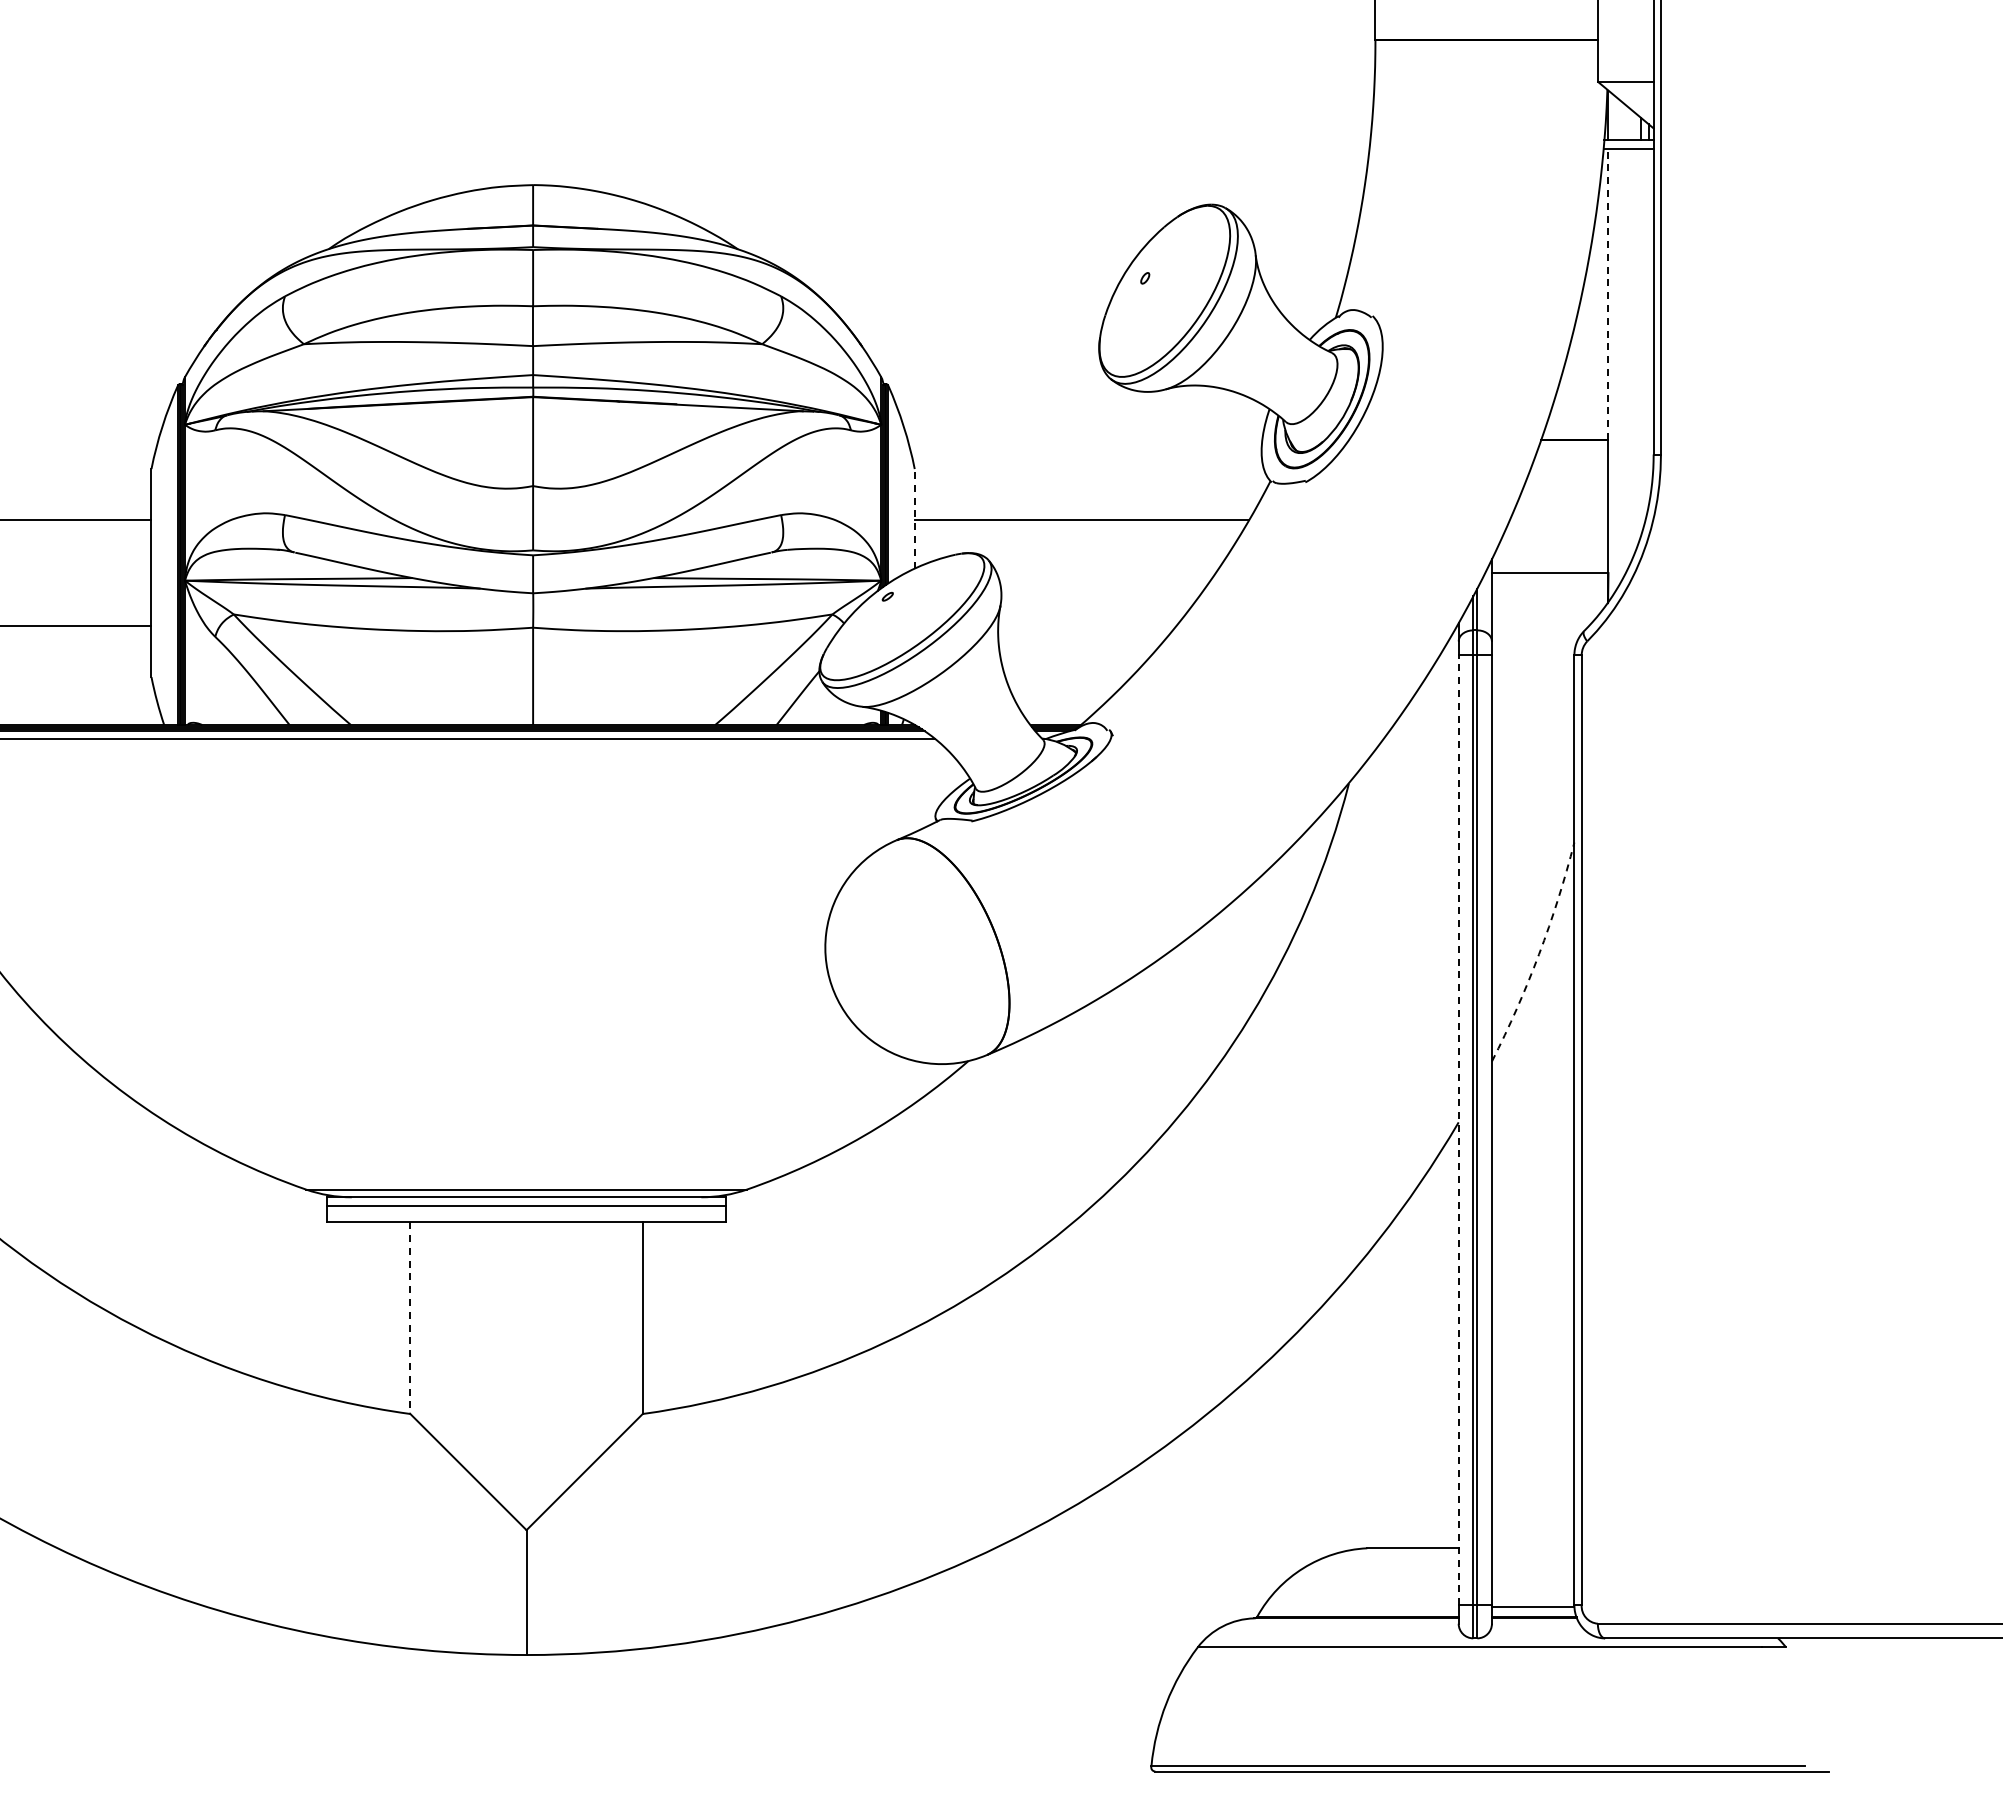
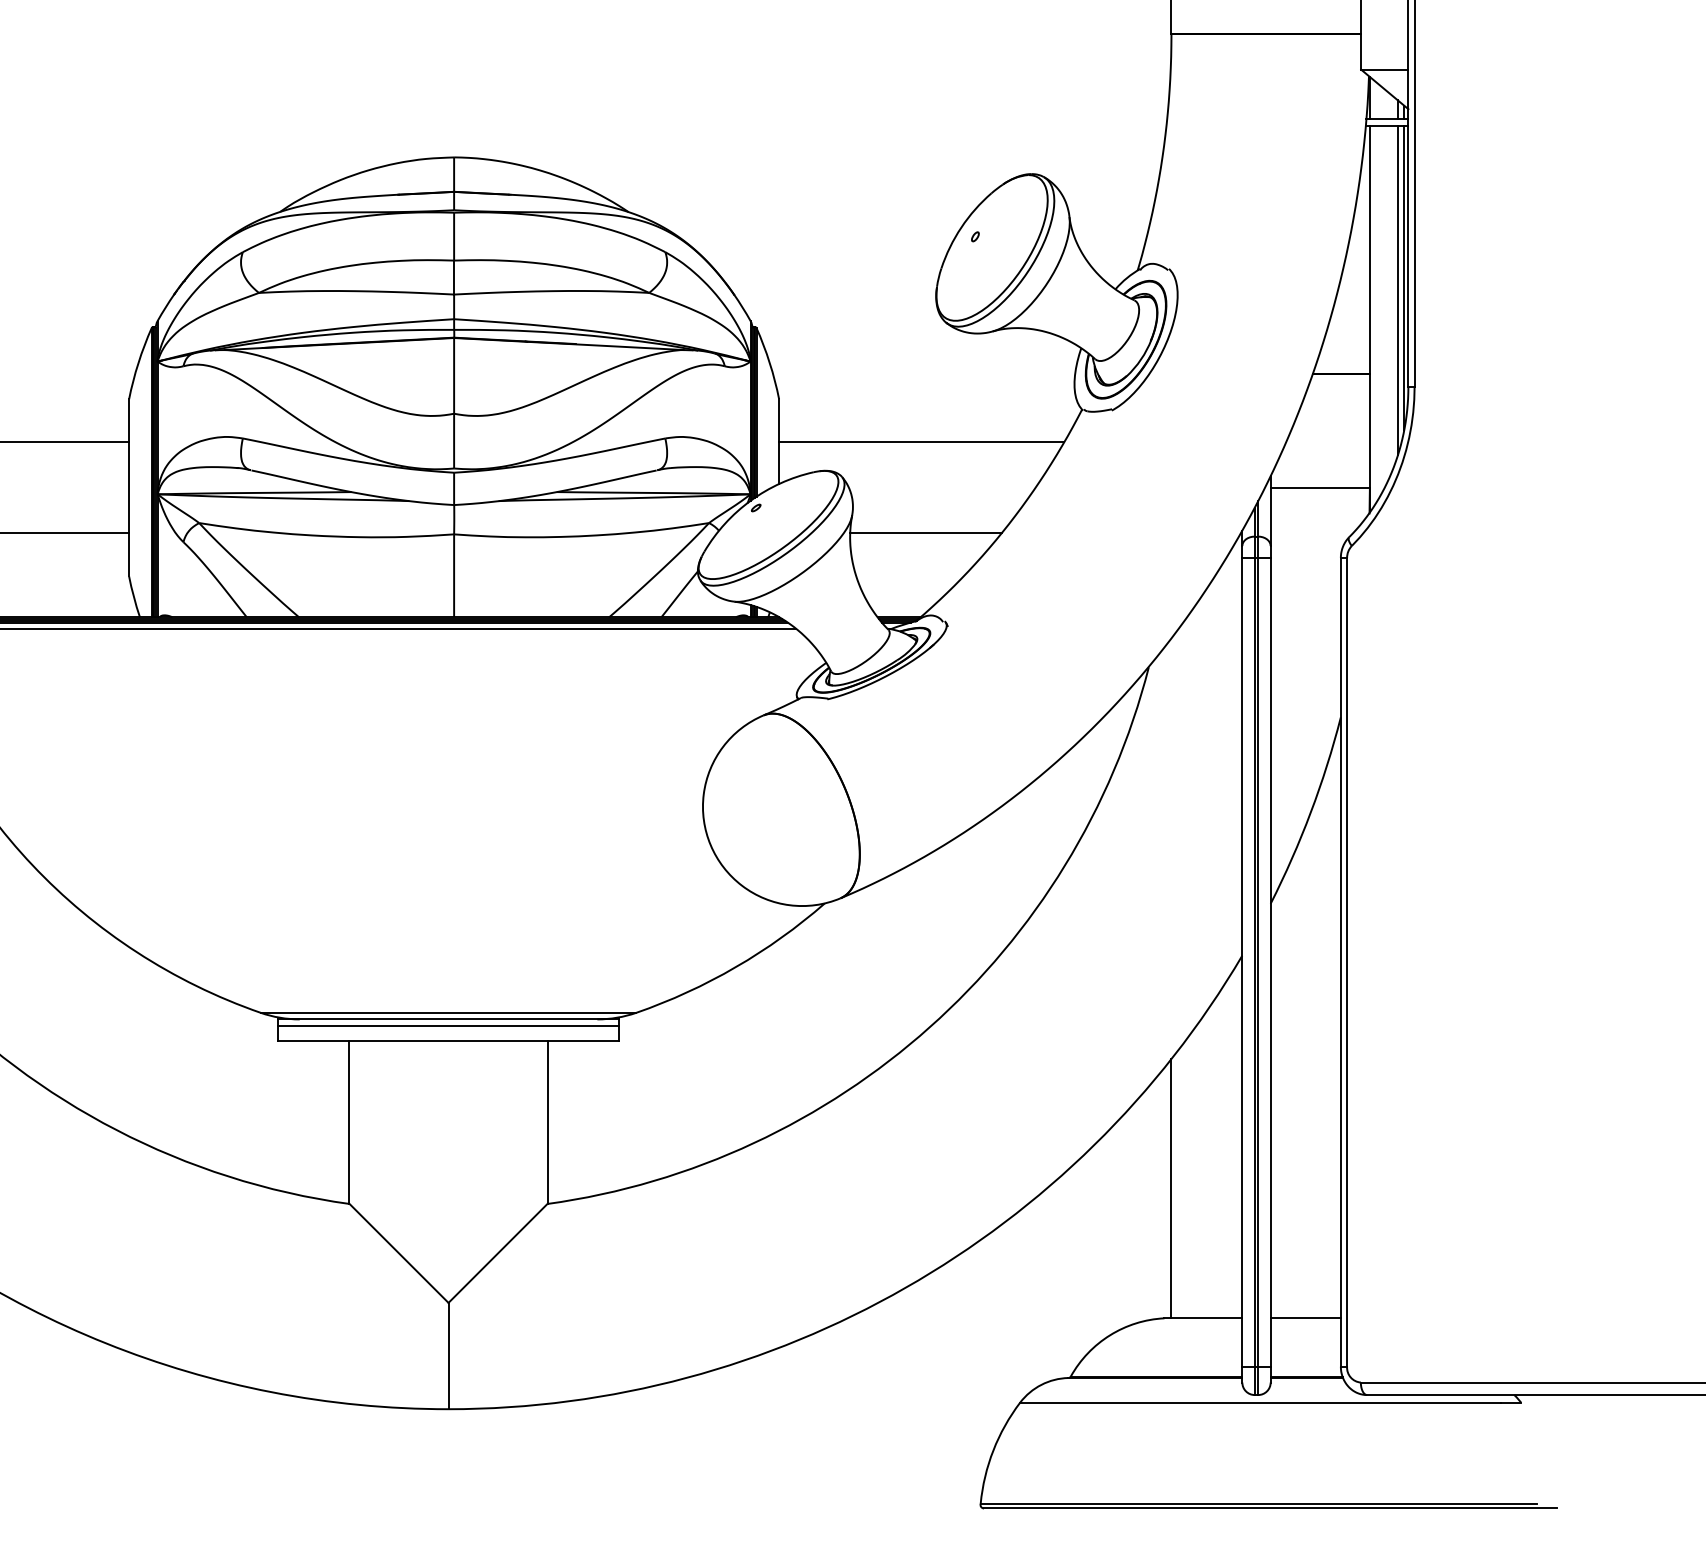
line: (1608, 294) -> (1369, 250), dashed -> solid
line: (1648, 326) -> (1403, 277), added
line: (1641, 341) -> (1398, 290), added
line: (914, 518) -> (778, 441), dashed -> solid
line: (1087, 626) -> (926, 533), added
arc: (1539, 954) -> (1311, 812), dashed -> solid
line: (1458, 1130) -> (1242, 962), dashed -> solid
line: (410, 1317) -> (349, 1121), dashed -> solid
line: (1375, 1395) -> (1171, 1188), added
line: (1532, 1607) -> (1305, 1318), moved

